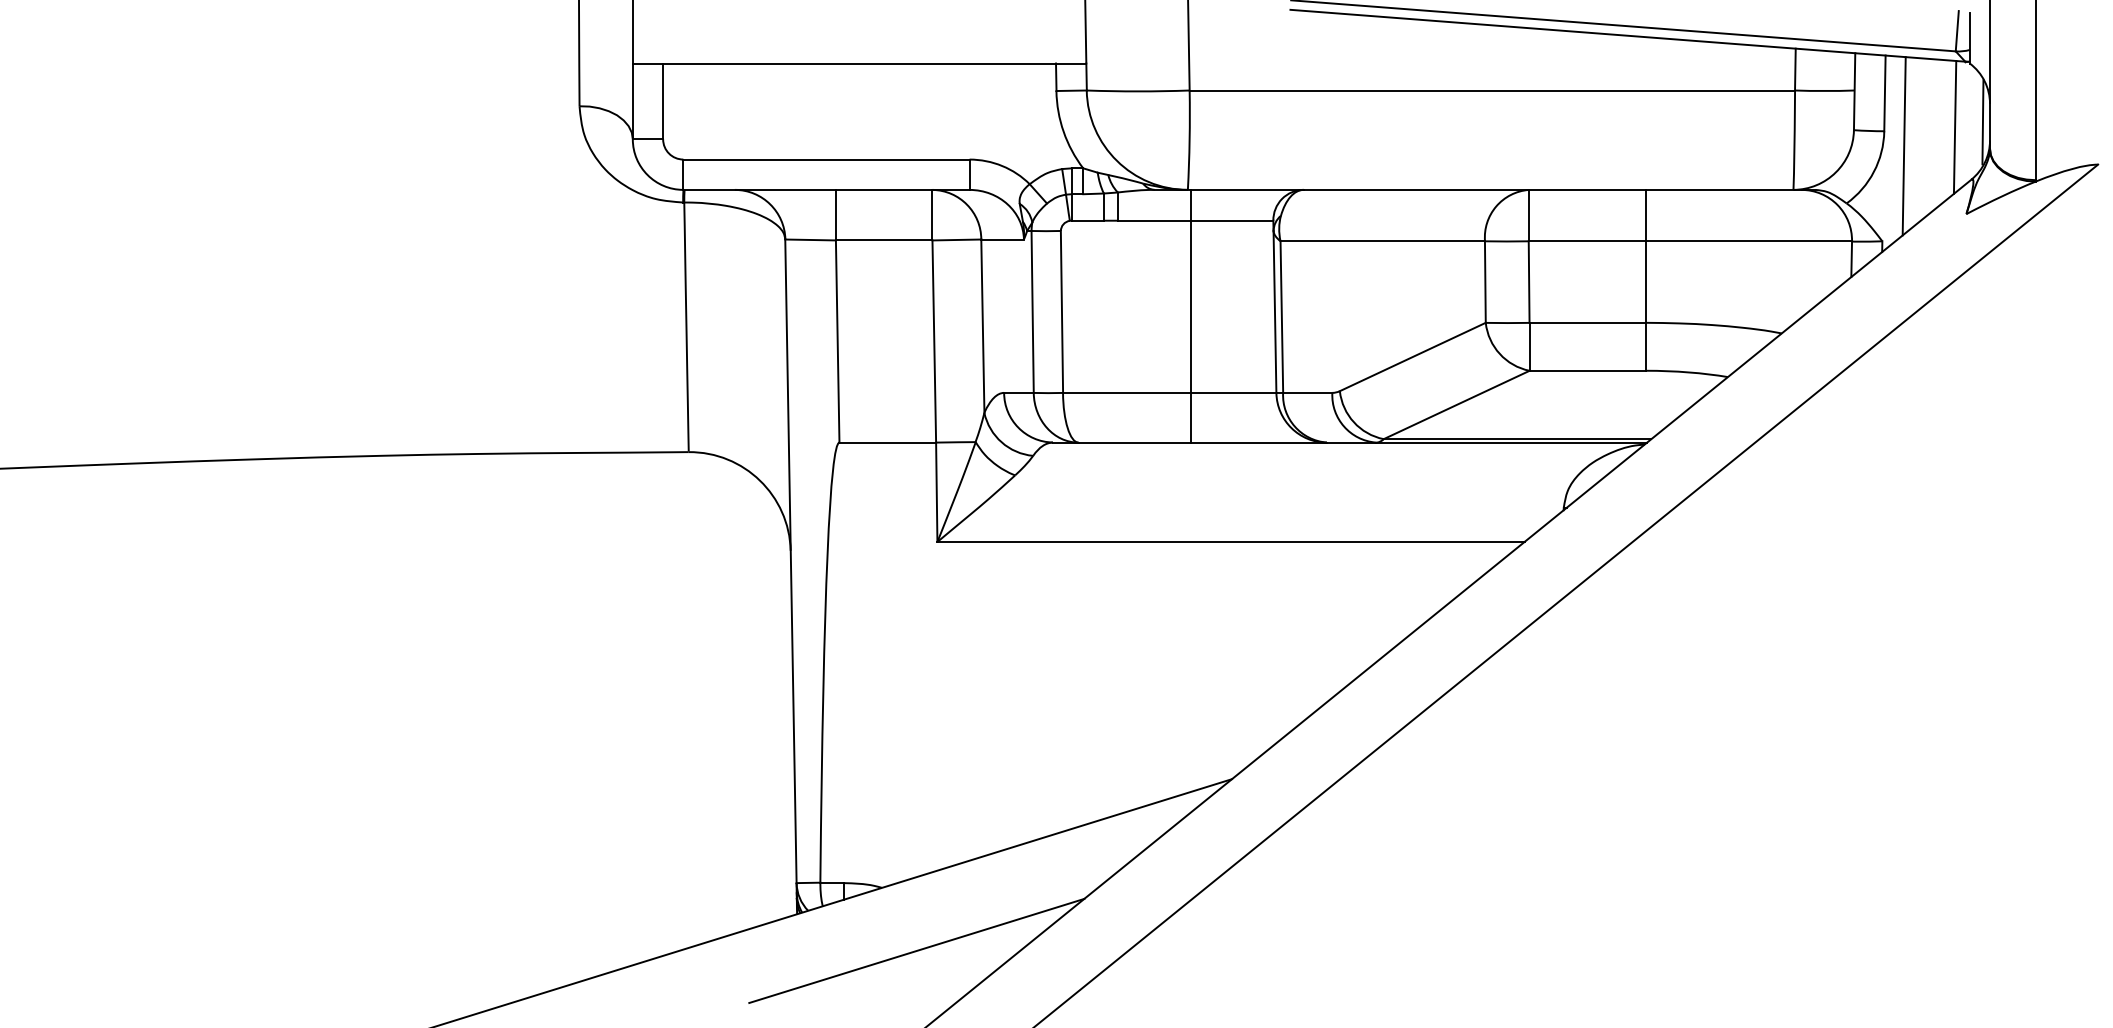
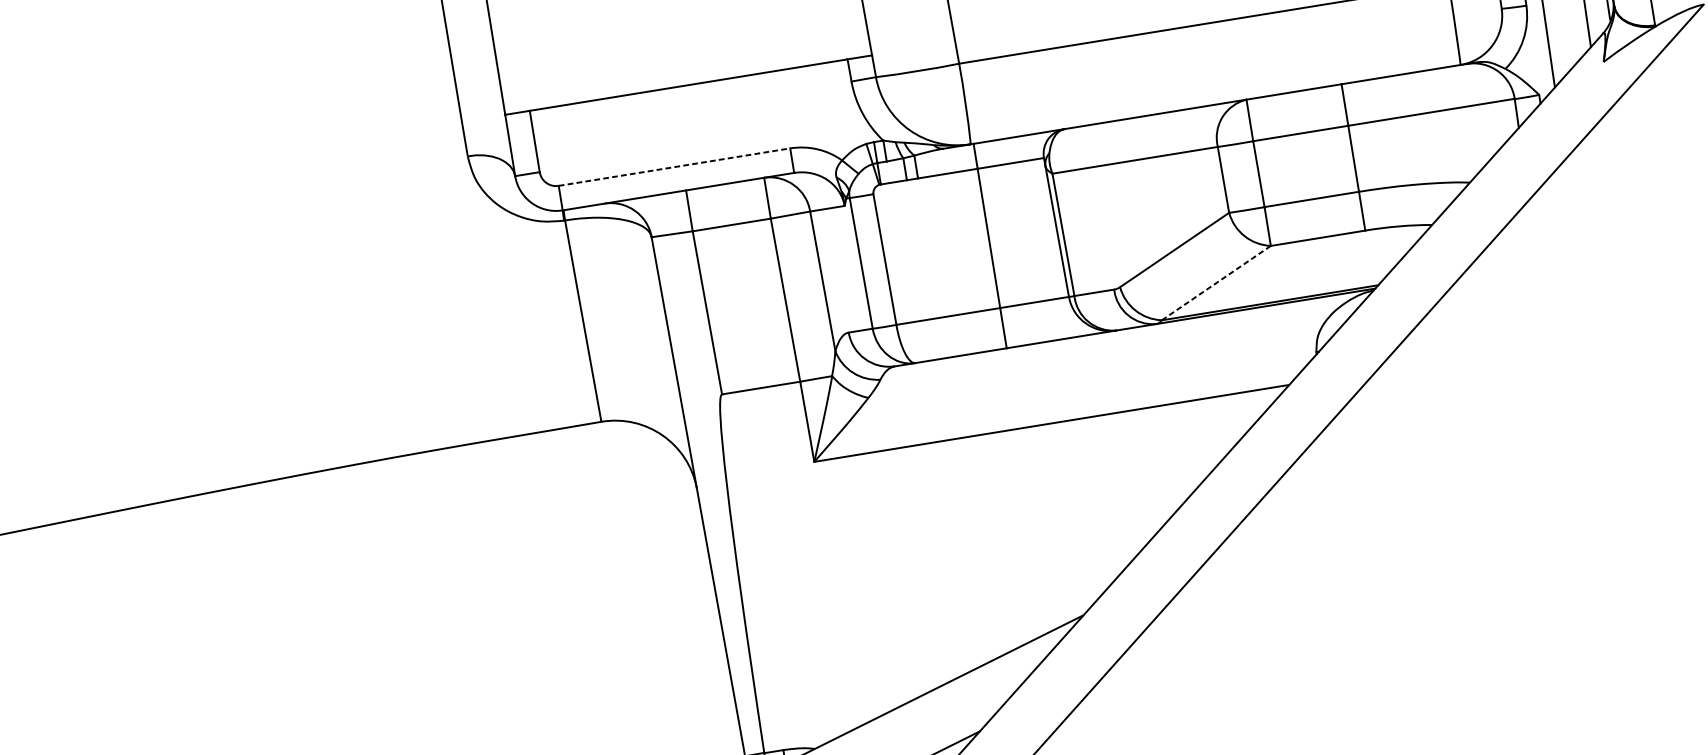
line: (826, 159) -> (674, 167), solid -> dashed
line: (1456, 405) -> (1216, 283), solid -> dashed

